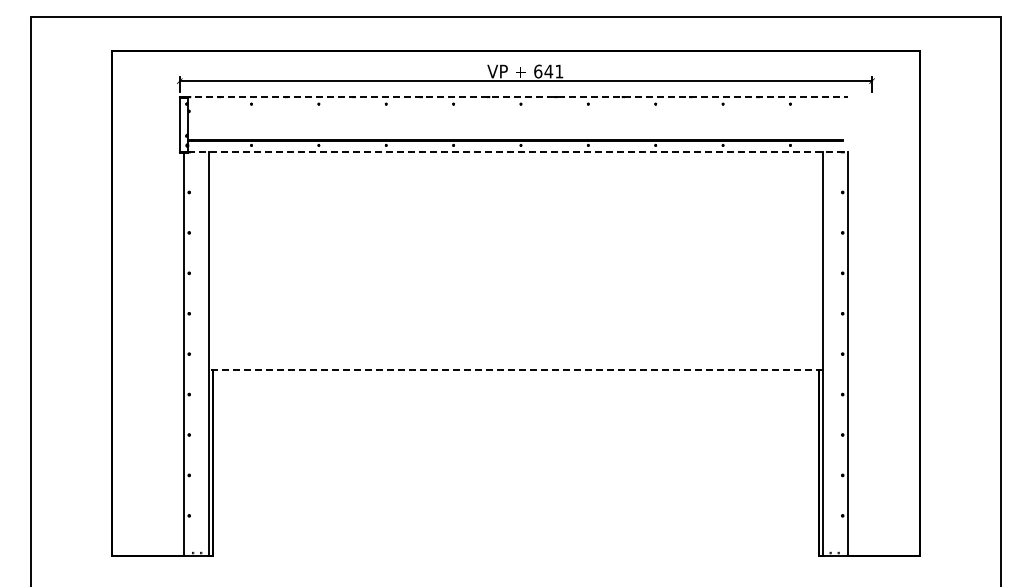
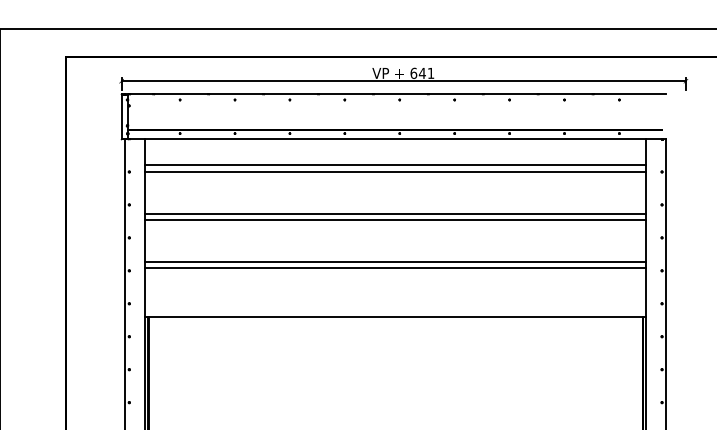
line: (516, 97) -> (396, 94), dashed -> solid
line: (517, 152) -> (396, 139), dashed -> solid
line: (515, 184) -> (395, 165), added
line: (515, 192) -> (395, 171), added
line: (515, 243) -> (395, 213), added
line: (515, 251) -> (395, 220), added
line: (515, 302) -> (395, 261), added
line: (515, 310) -> (395, 268), added
line: (515, 370) -> (395, 317), dashed -> solid

